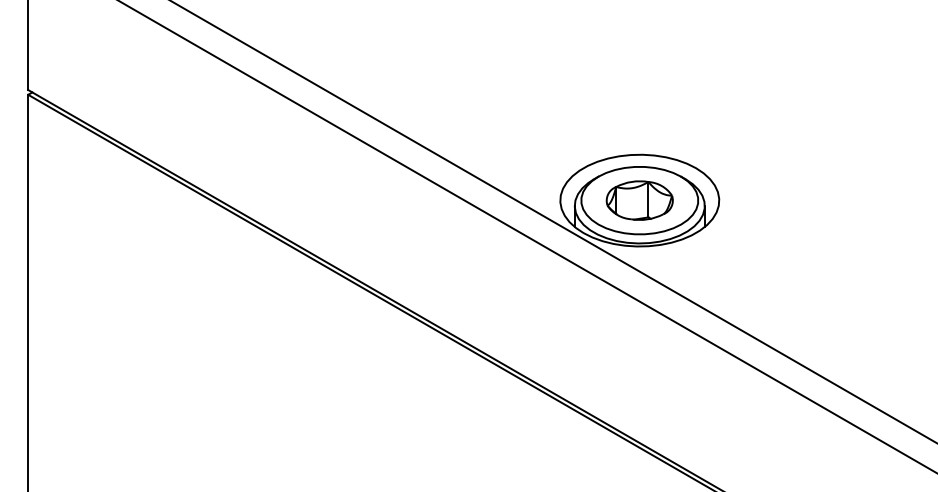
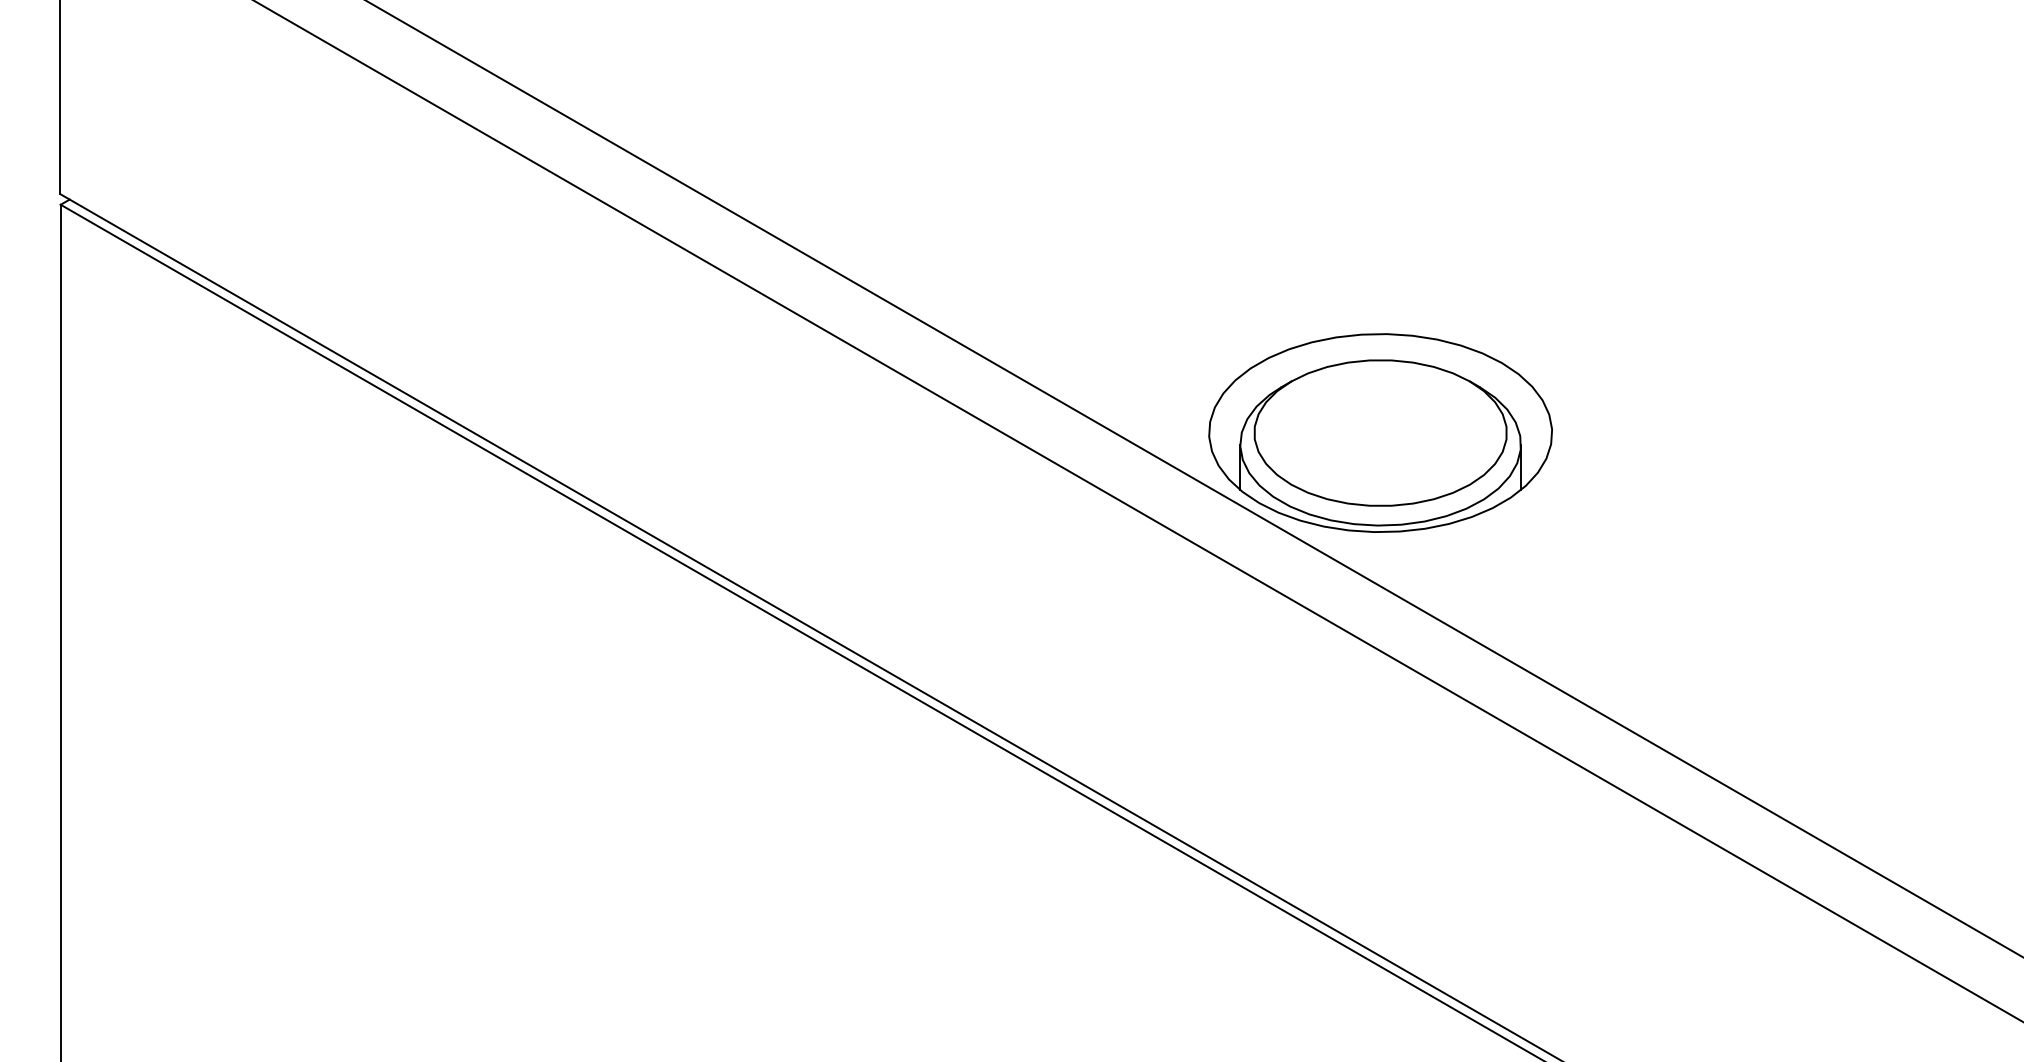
part: (639, 200) -> (1379, 432), removed

